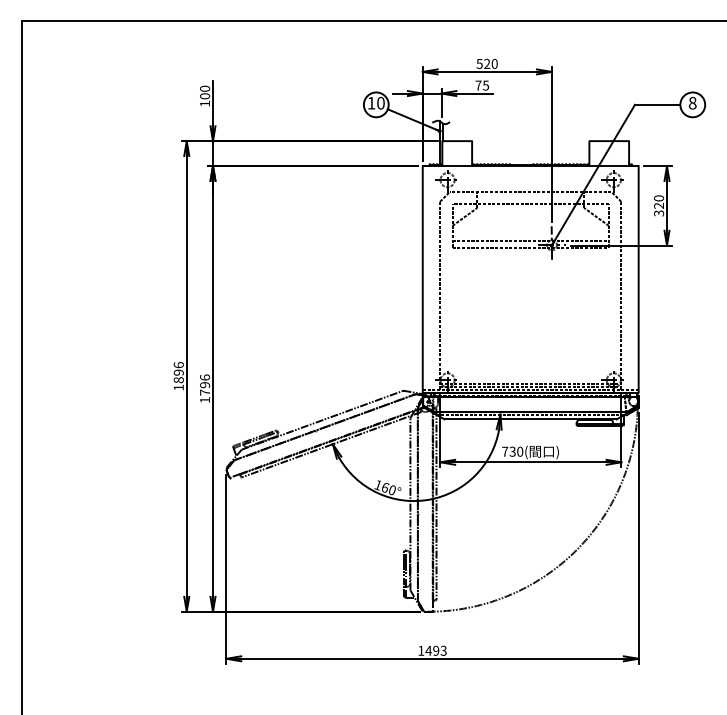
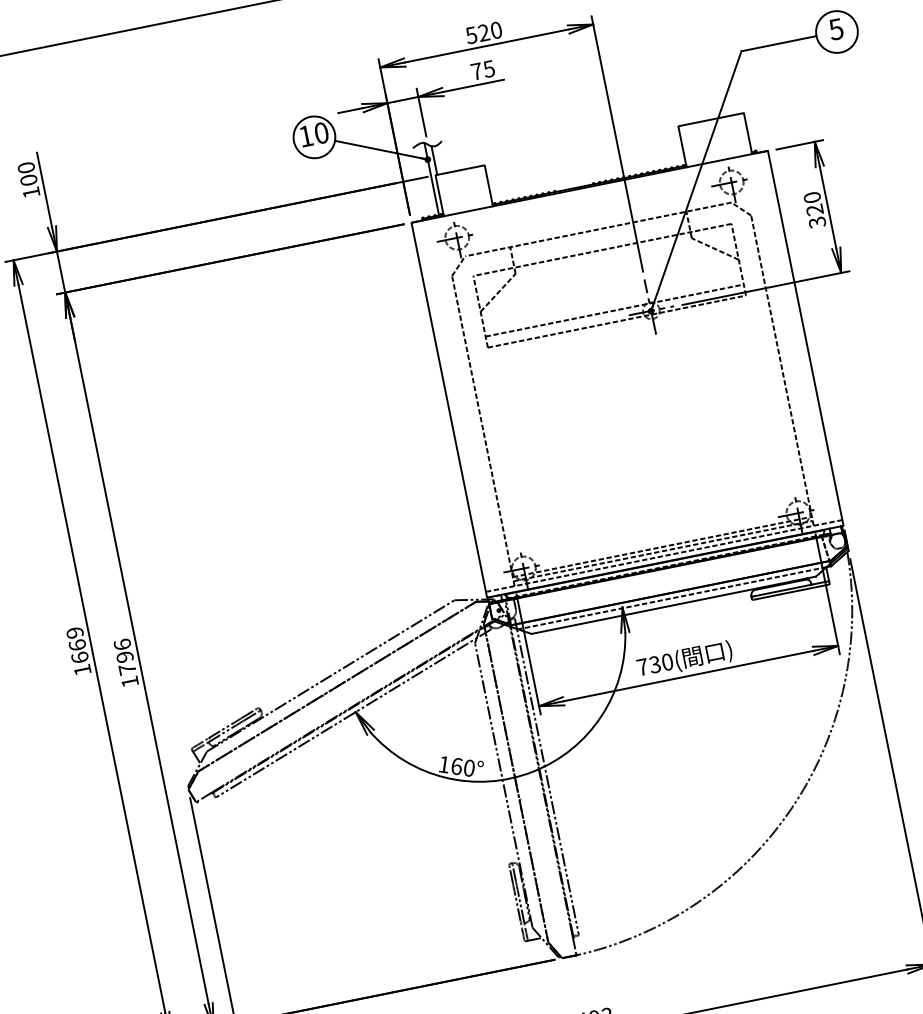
text: (692, 102) -> (835, 28), 8 -> 5
text: (178, 372) -> (76, 645), 1896 -> 1669

